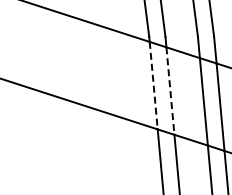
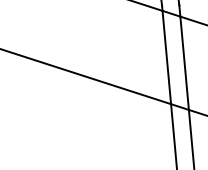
line: (153, 85) -> (166, 57), dashed -> solid
line: (170, 91) -> (184, 63), dashed -> solid

